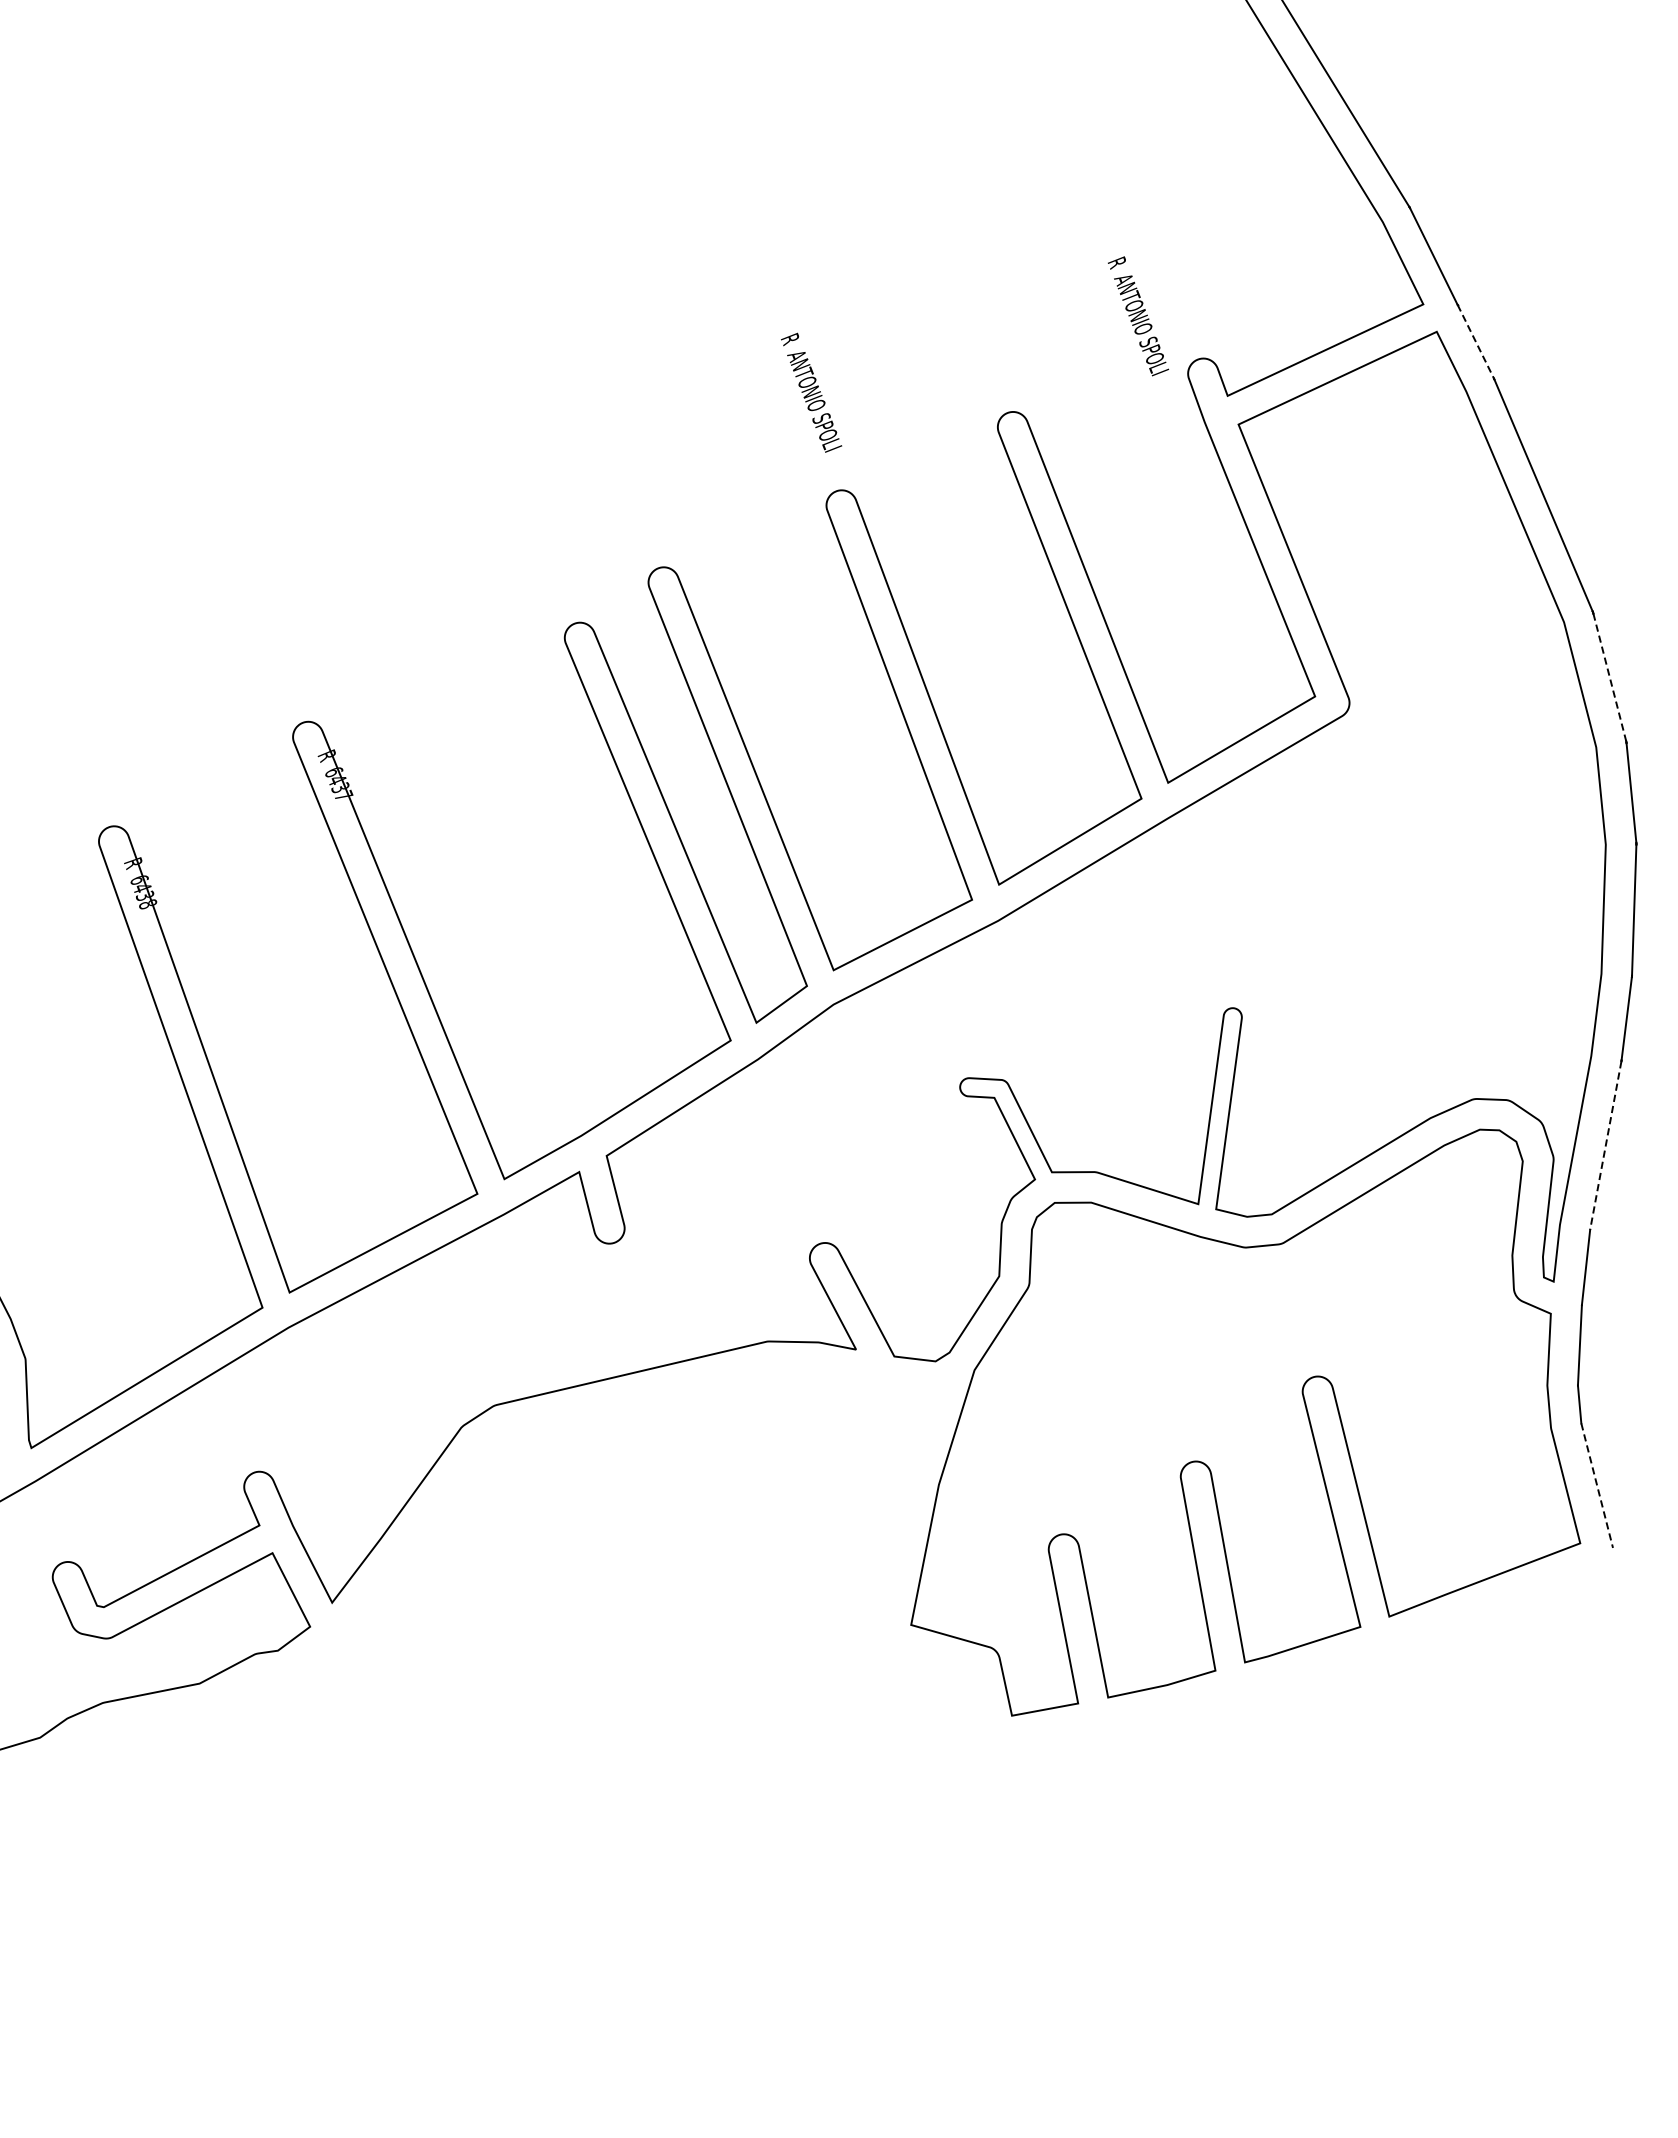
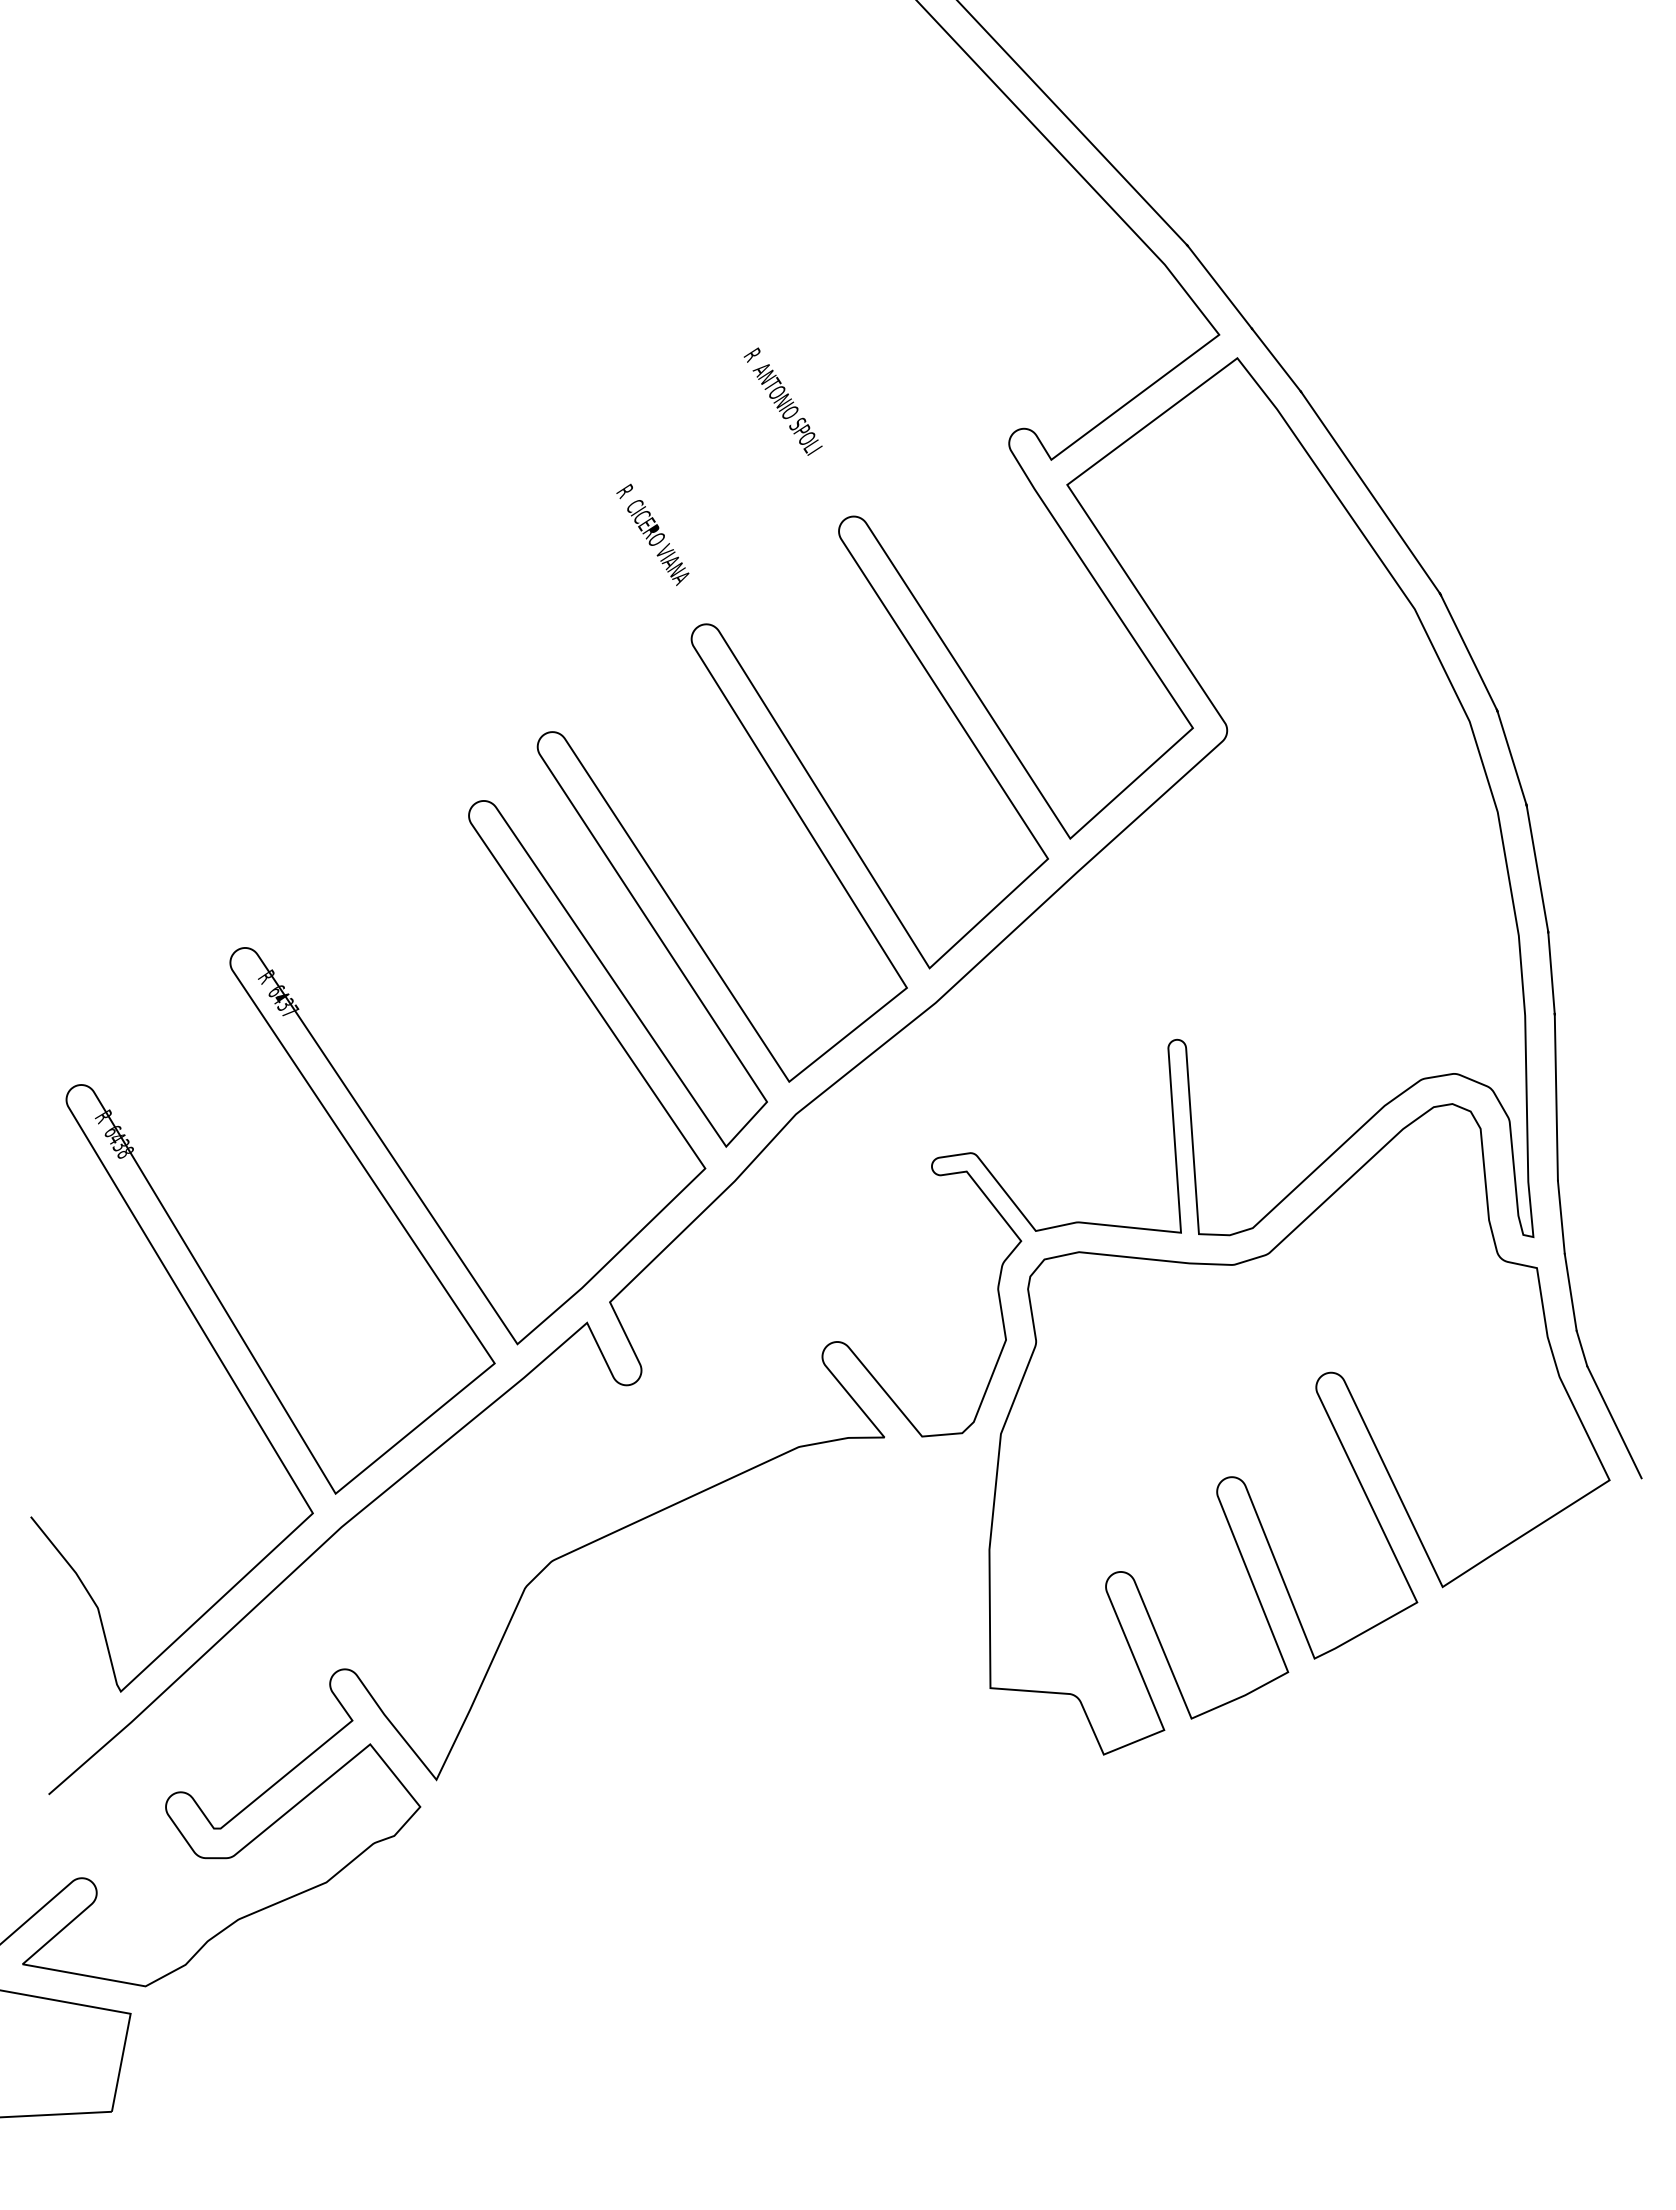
text: (1137, 316) -> (782, 401), moved
line: (1475, 342) -> (1276, 360), dashed -> solid
text: (814, 402) -> (660, 546), R  ANTONIO SPOLI -> R  CICERO VIANA
line: (1609, 677) -> (1468, 652), dashed -> solid
line: (1605, 1146) -> (1556, 1098), dashed -> solid
line: (1597, 1485) -> (1614, 1422), dashed -> solid

